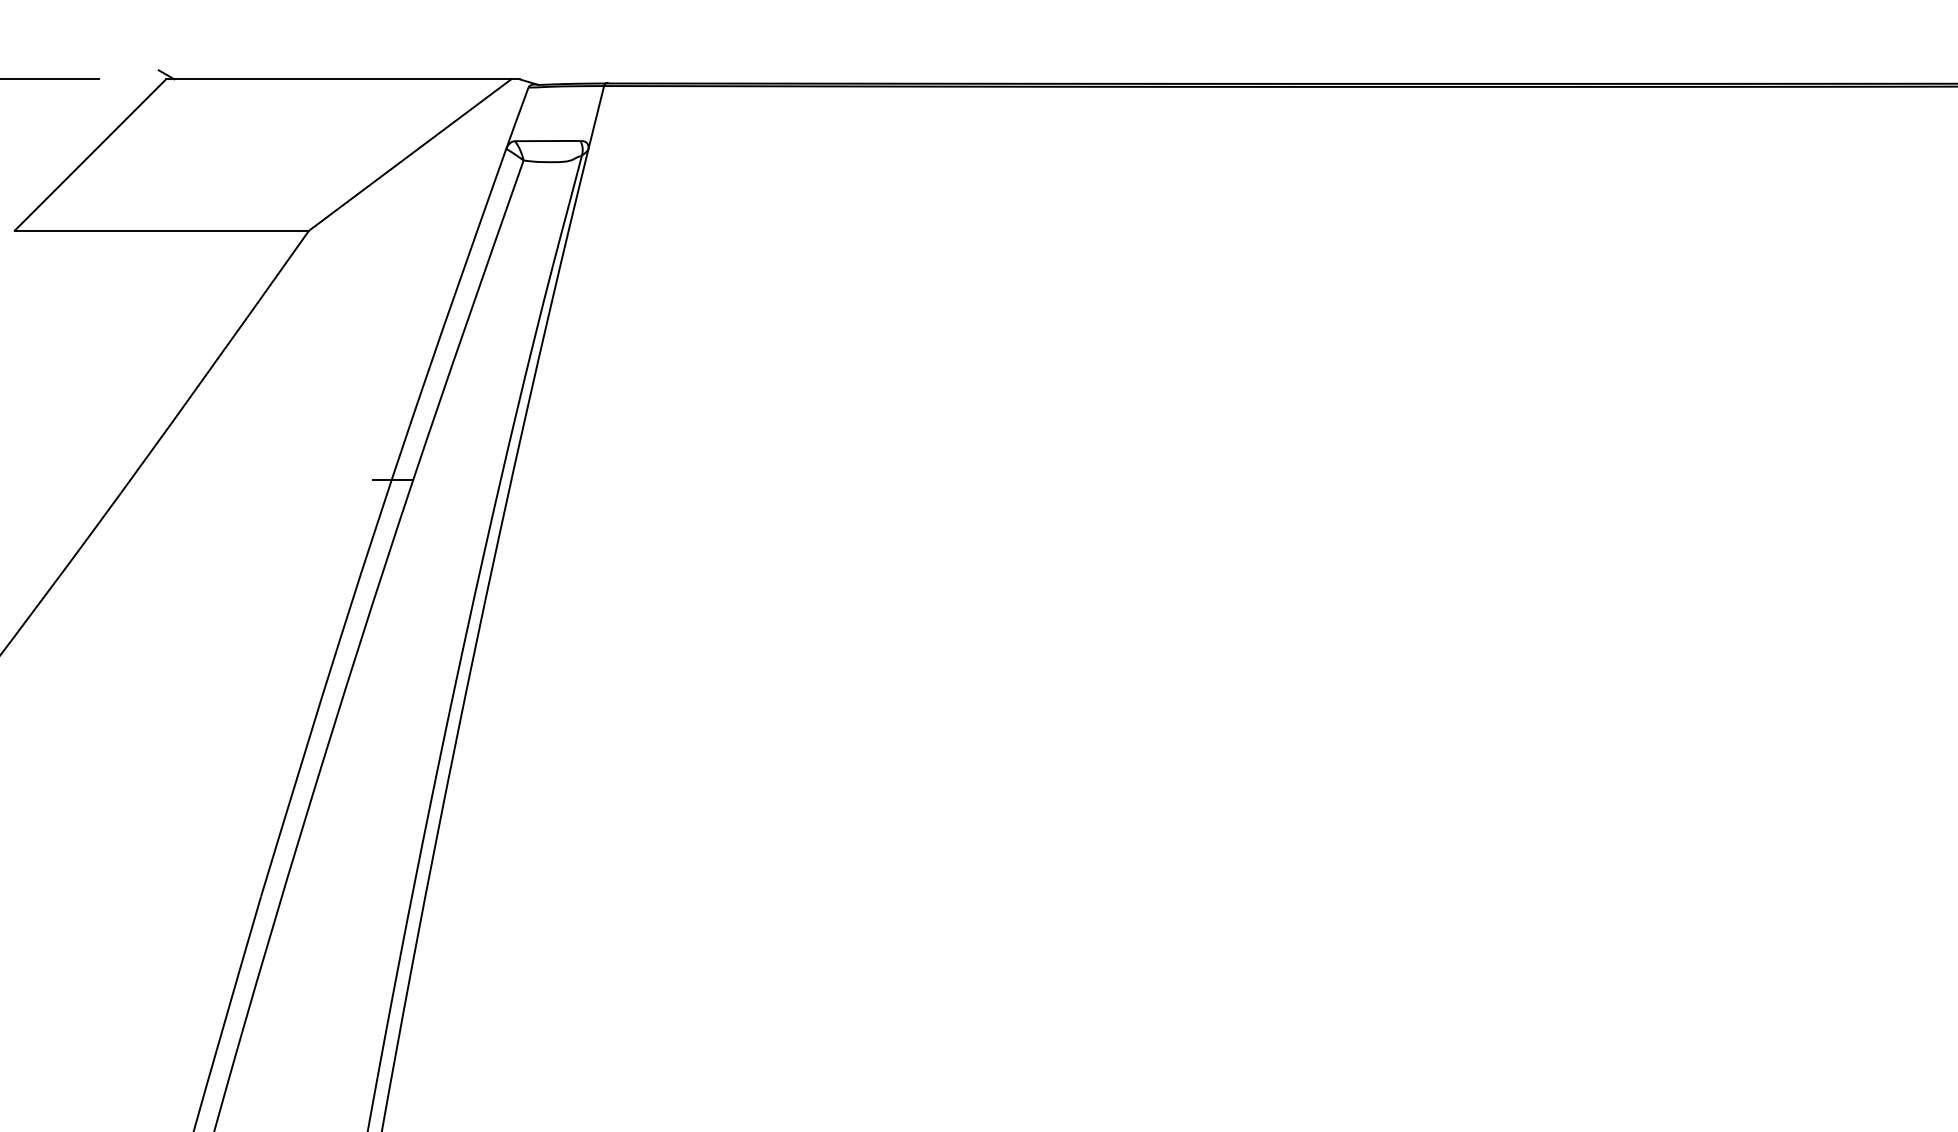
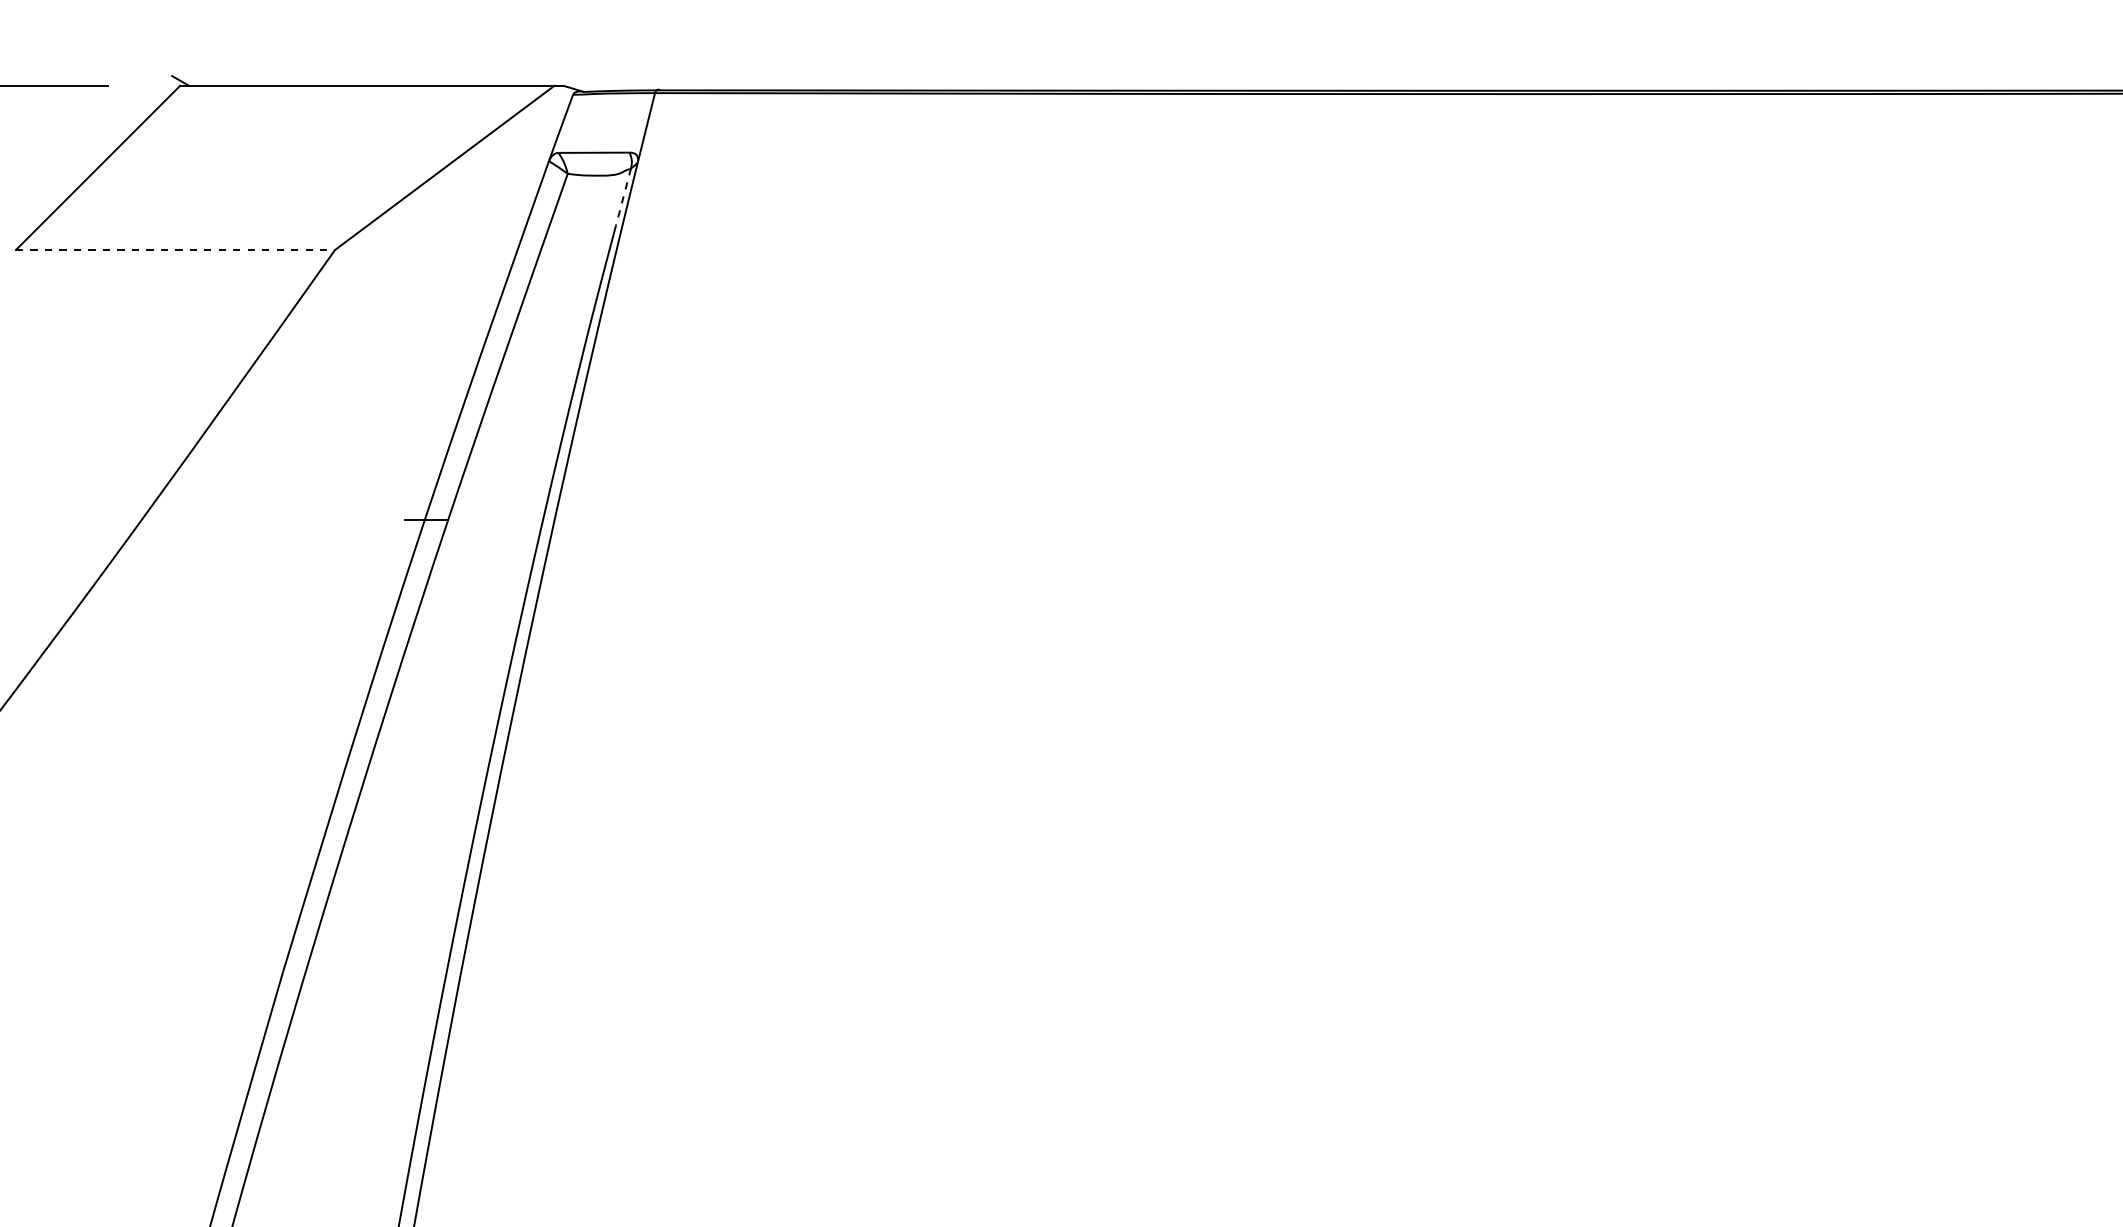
line: (575, 182) -> (623, 197), solid -> dashed
line: (161, 231) -> (175, 250), solid -> dashed

